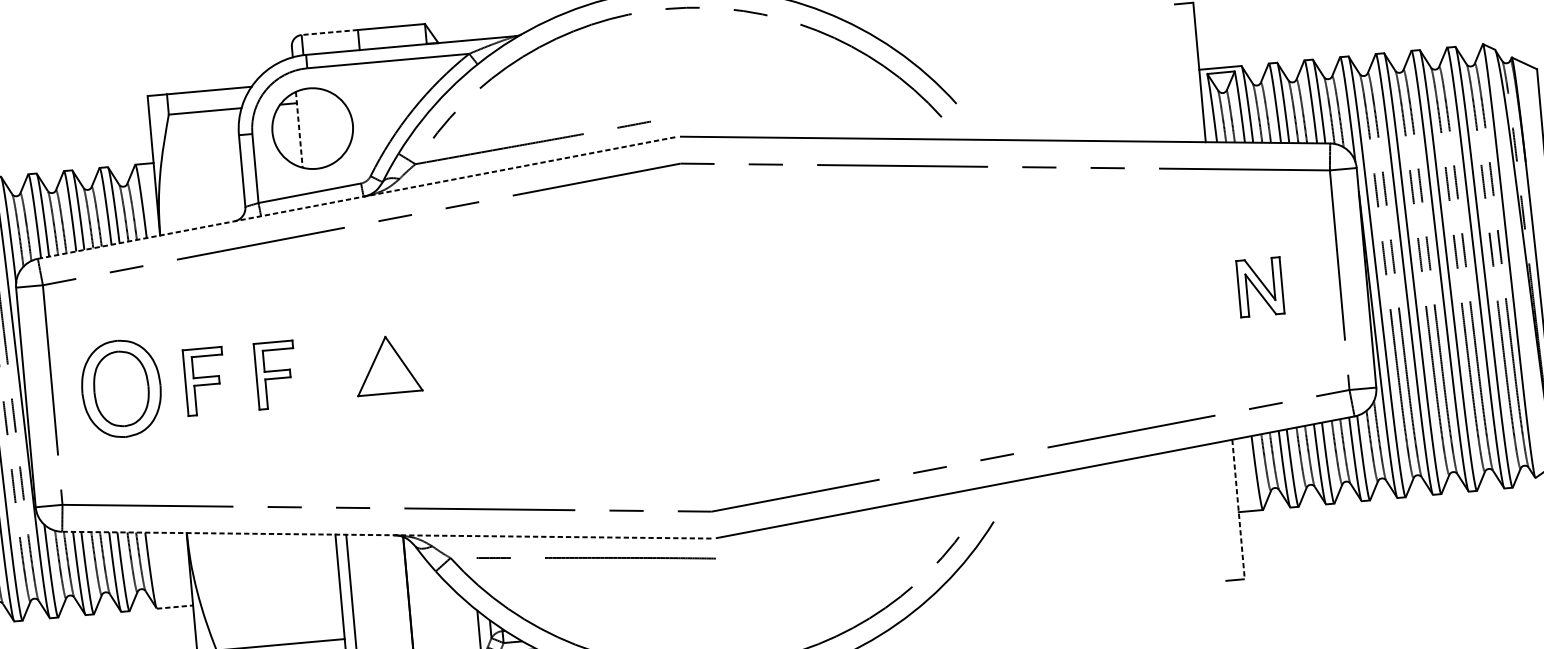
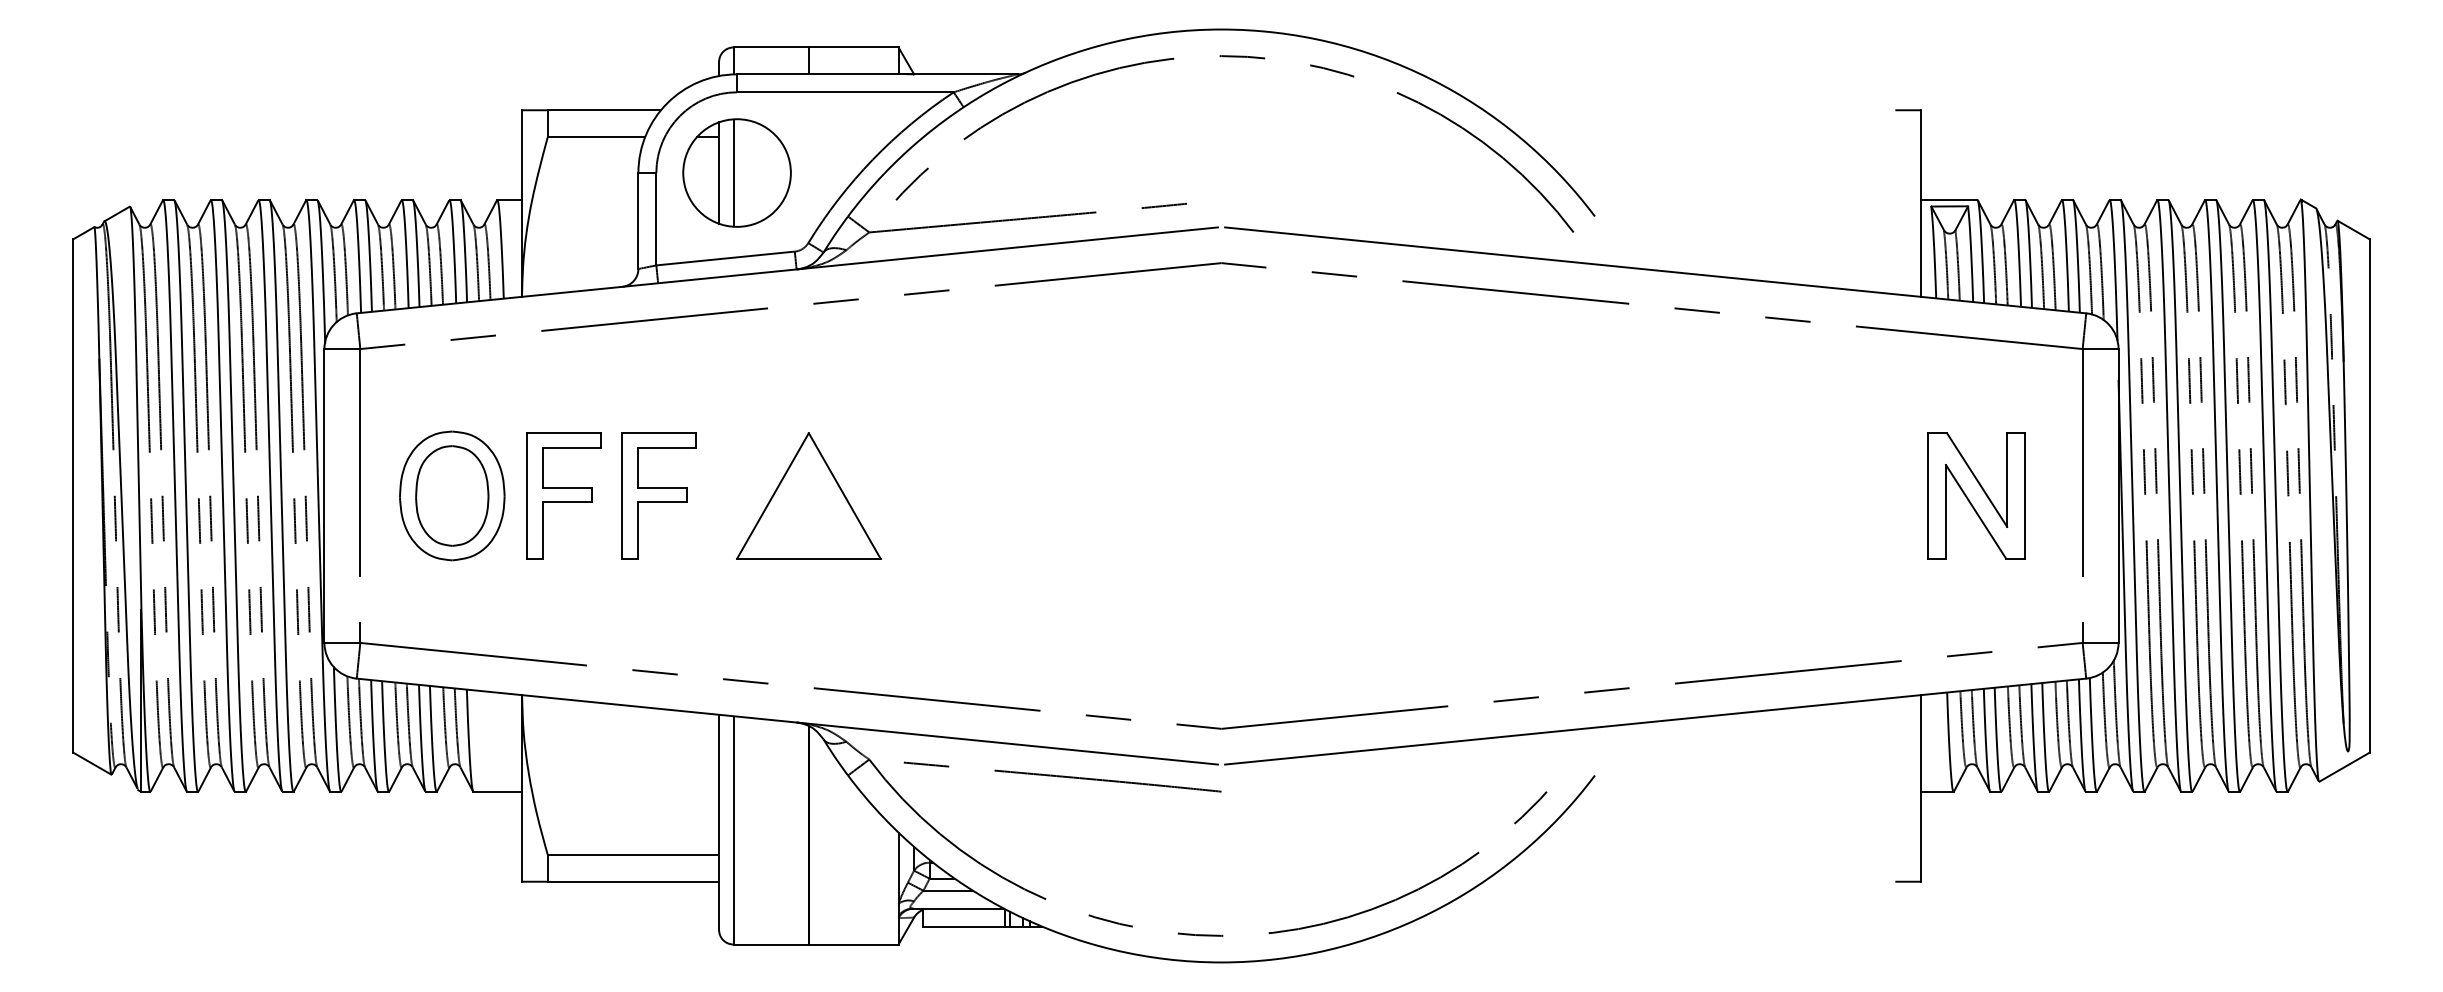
line: (330, 32) -> (771, 47), dashed -> solid
line: (309, 128) -> (733, 172), added
line: (299, 130) -> (719, 173), dashed -> solid
line: (356, 198) -> (787, 270), dashed -> solid
part: (1260, 286) -> (1976, 495), size x1.67
part: (387, 364) -> (808, 495), size x1.67
part: (275, 374) -> (658, 495), size x1.43
part: (204, 381) -> (563, 495), size x1.43
line: (1238, 509) -> (1921, 788), dashed -> solid
line: (386, 535) -> (787, 721), dashed -> solid
line: (175, 607) -> (498, 792), dashed -> solid

